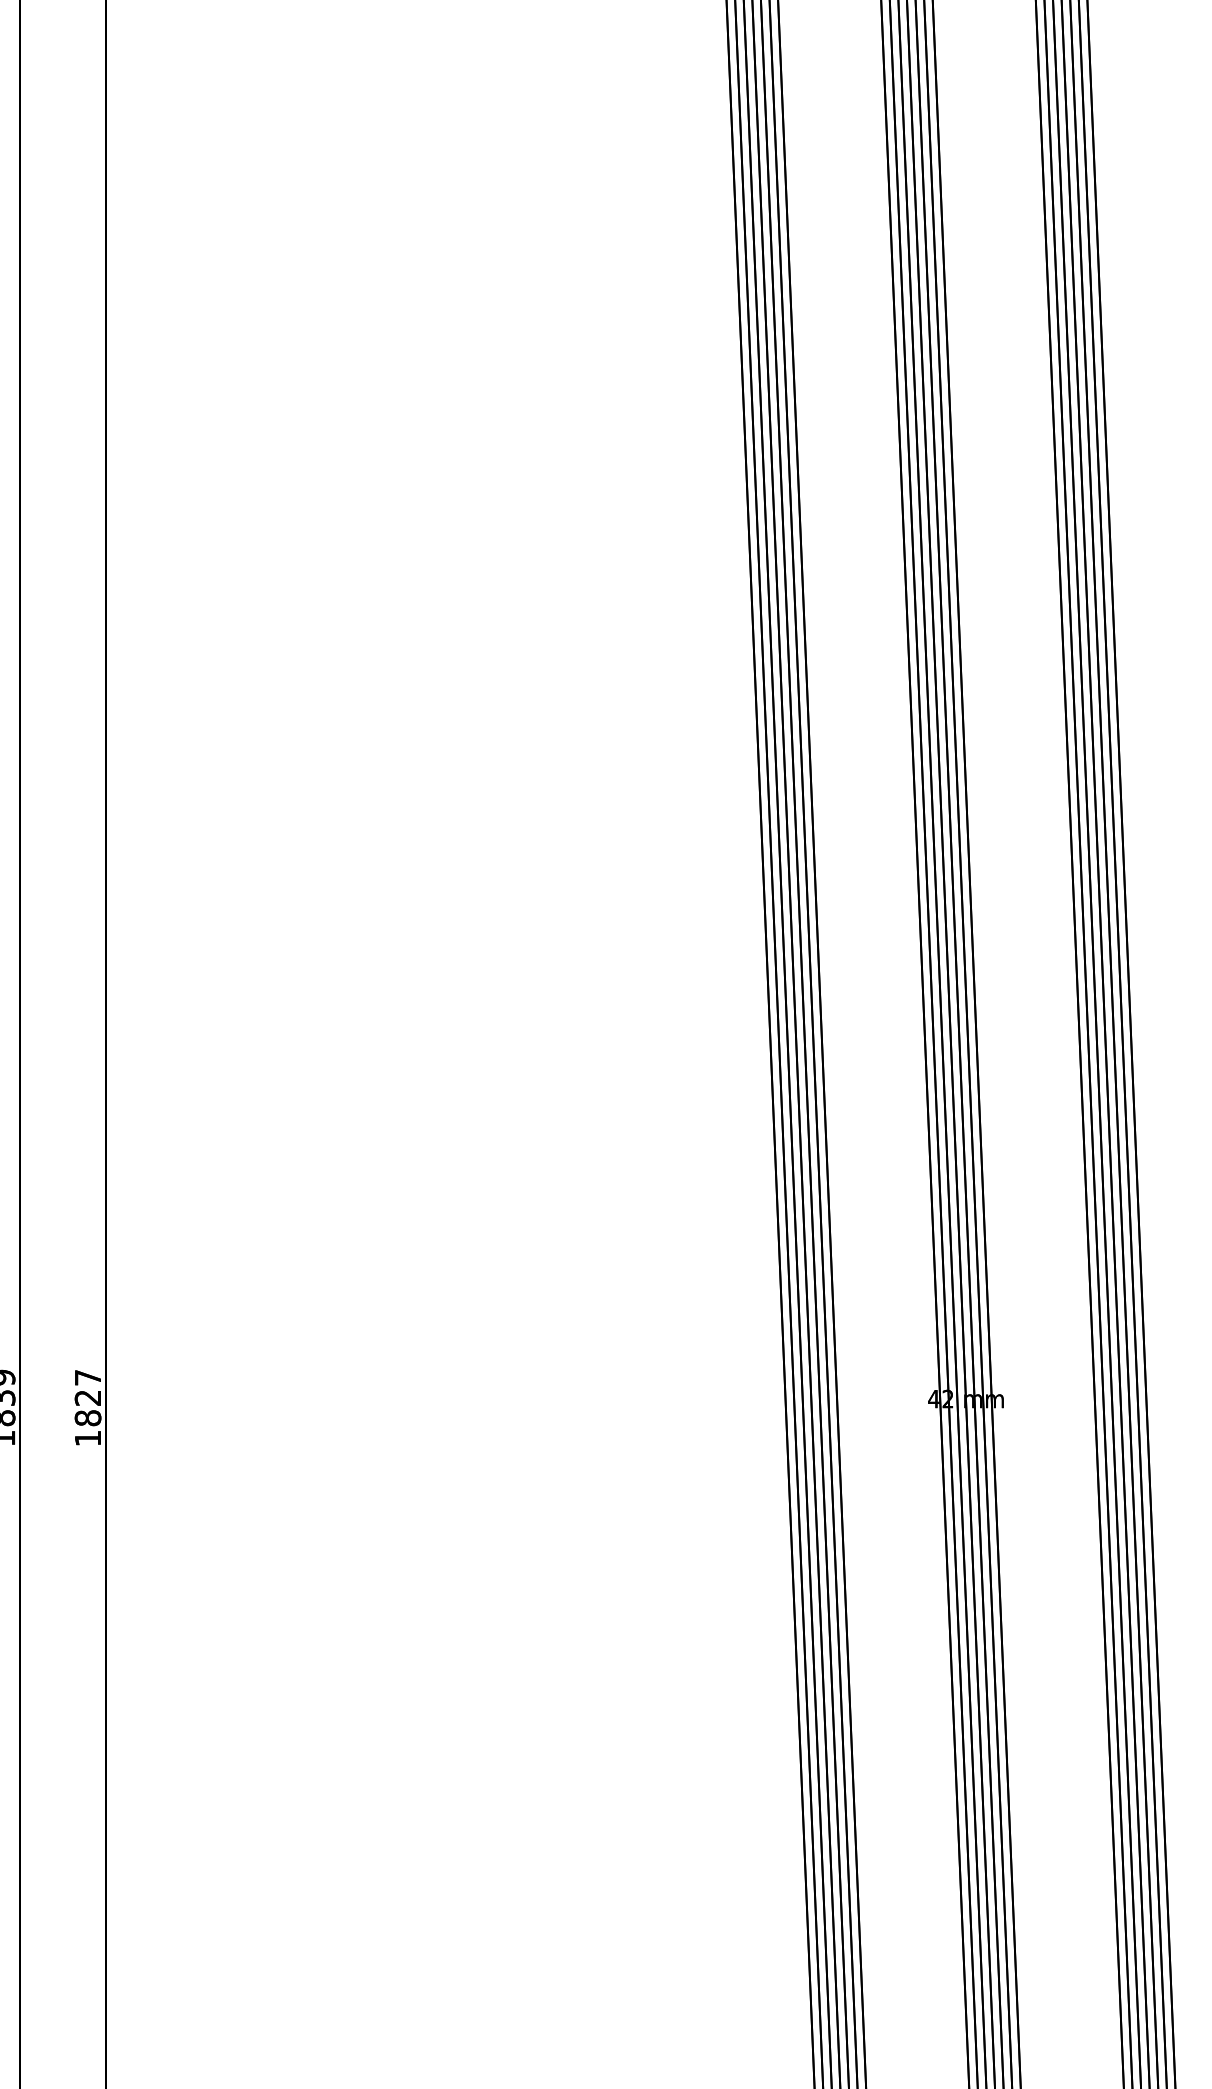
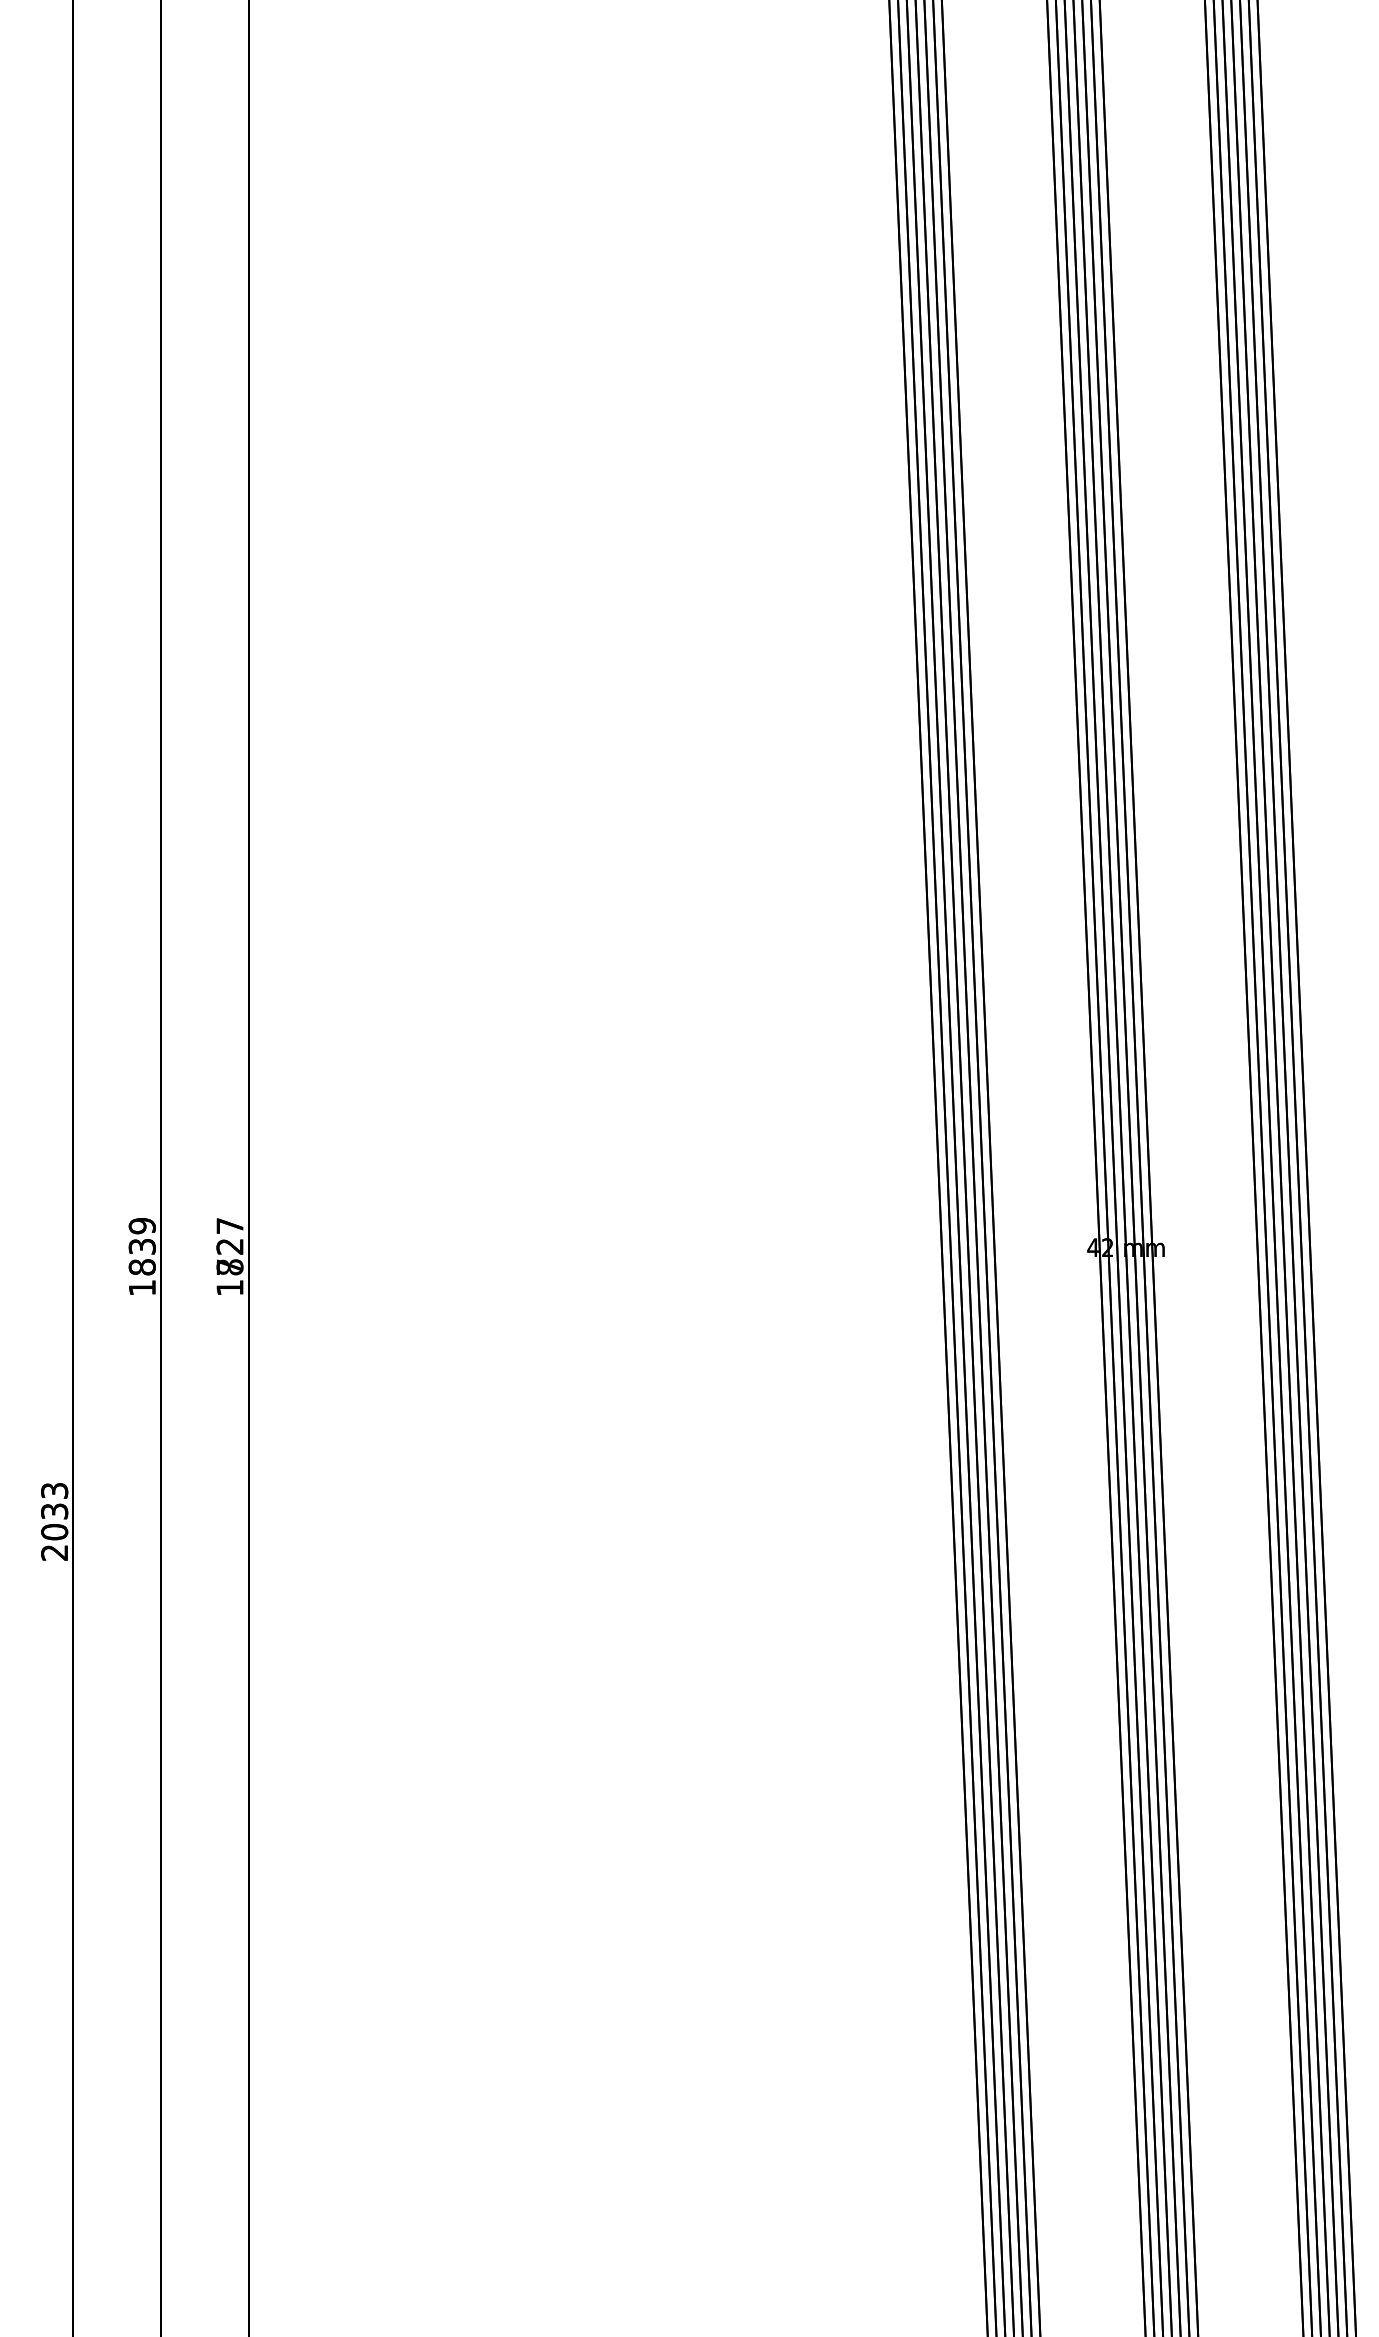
text: (87, 1418) -> (229, 1267), 1827 -> 1727

